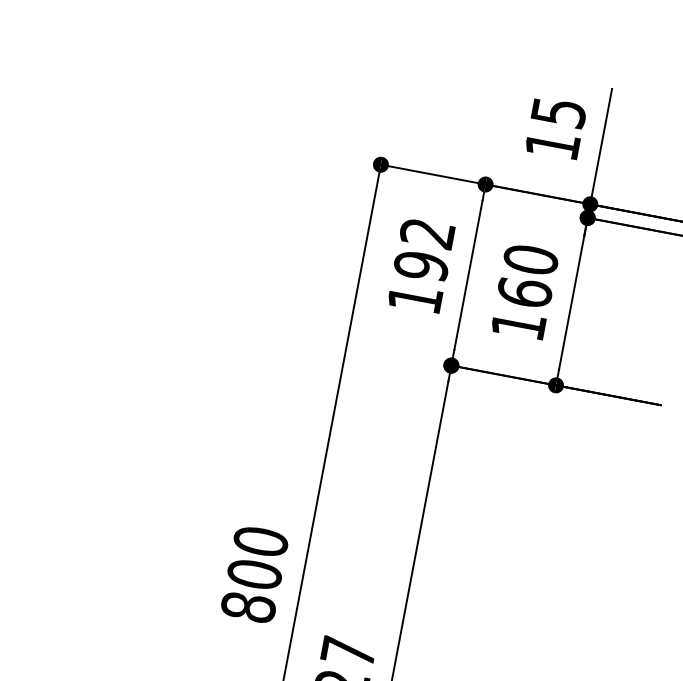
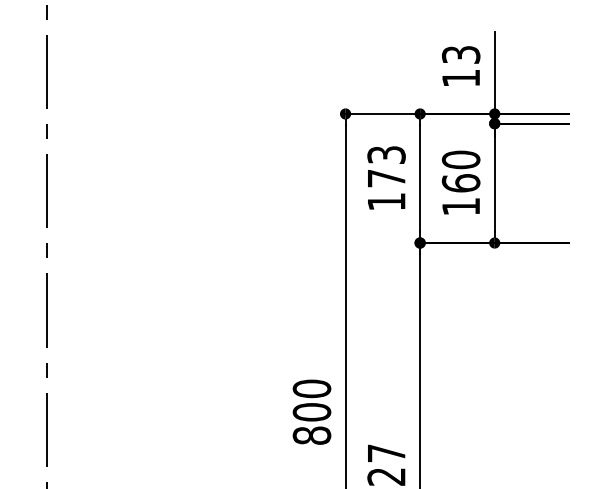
text: (558, 111) -> (460, 54), 15 -> 13
text: (424, 249) -> (386, 166), 192 -> 173

